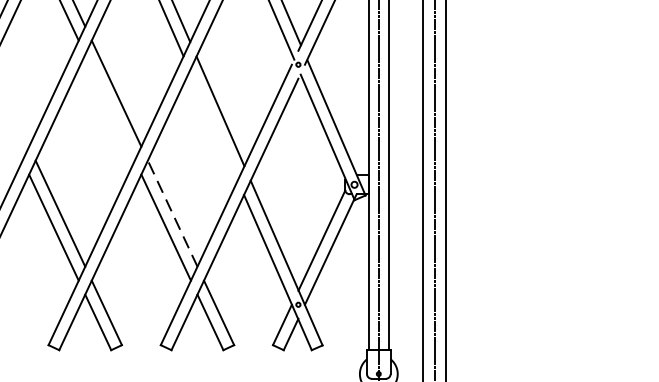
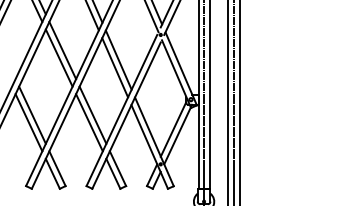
line: (108, 106) -> (58, 57), added
line: (214, 125) -> (115, 67), added
line: (171, 214) -> (92, 115), dashed -> solid

